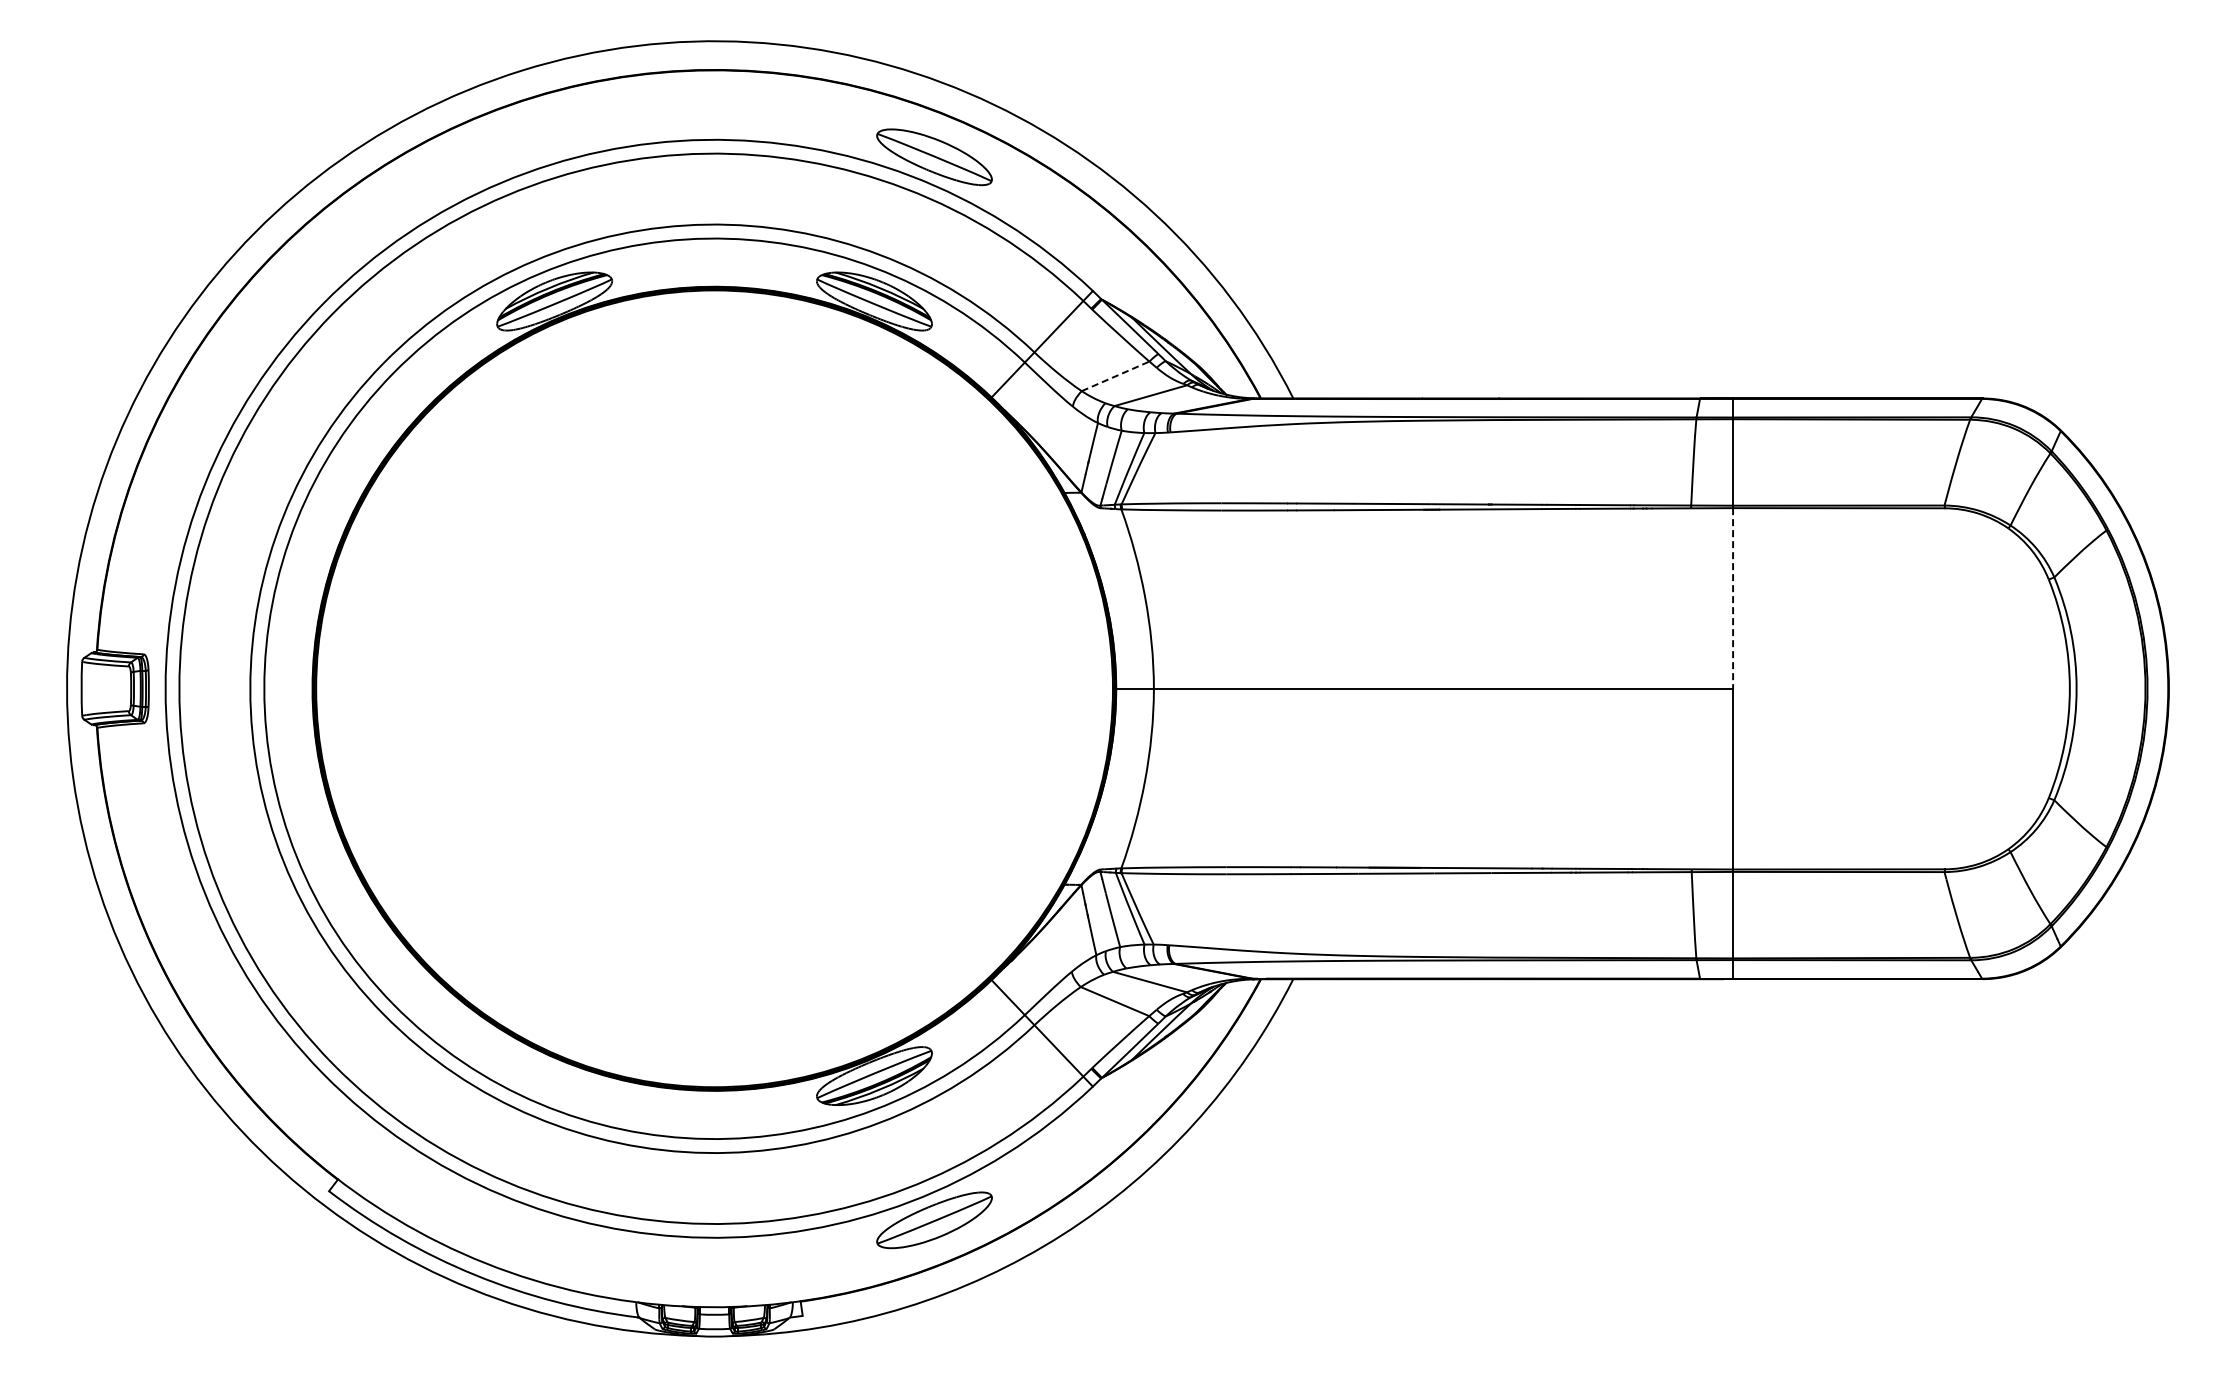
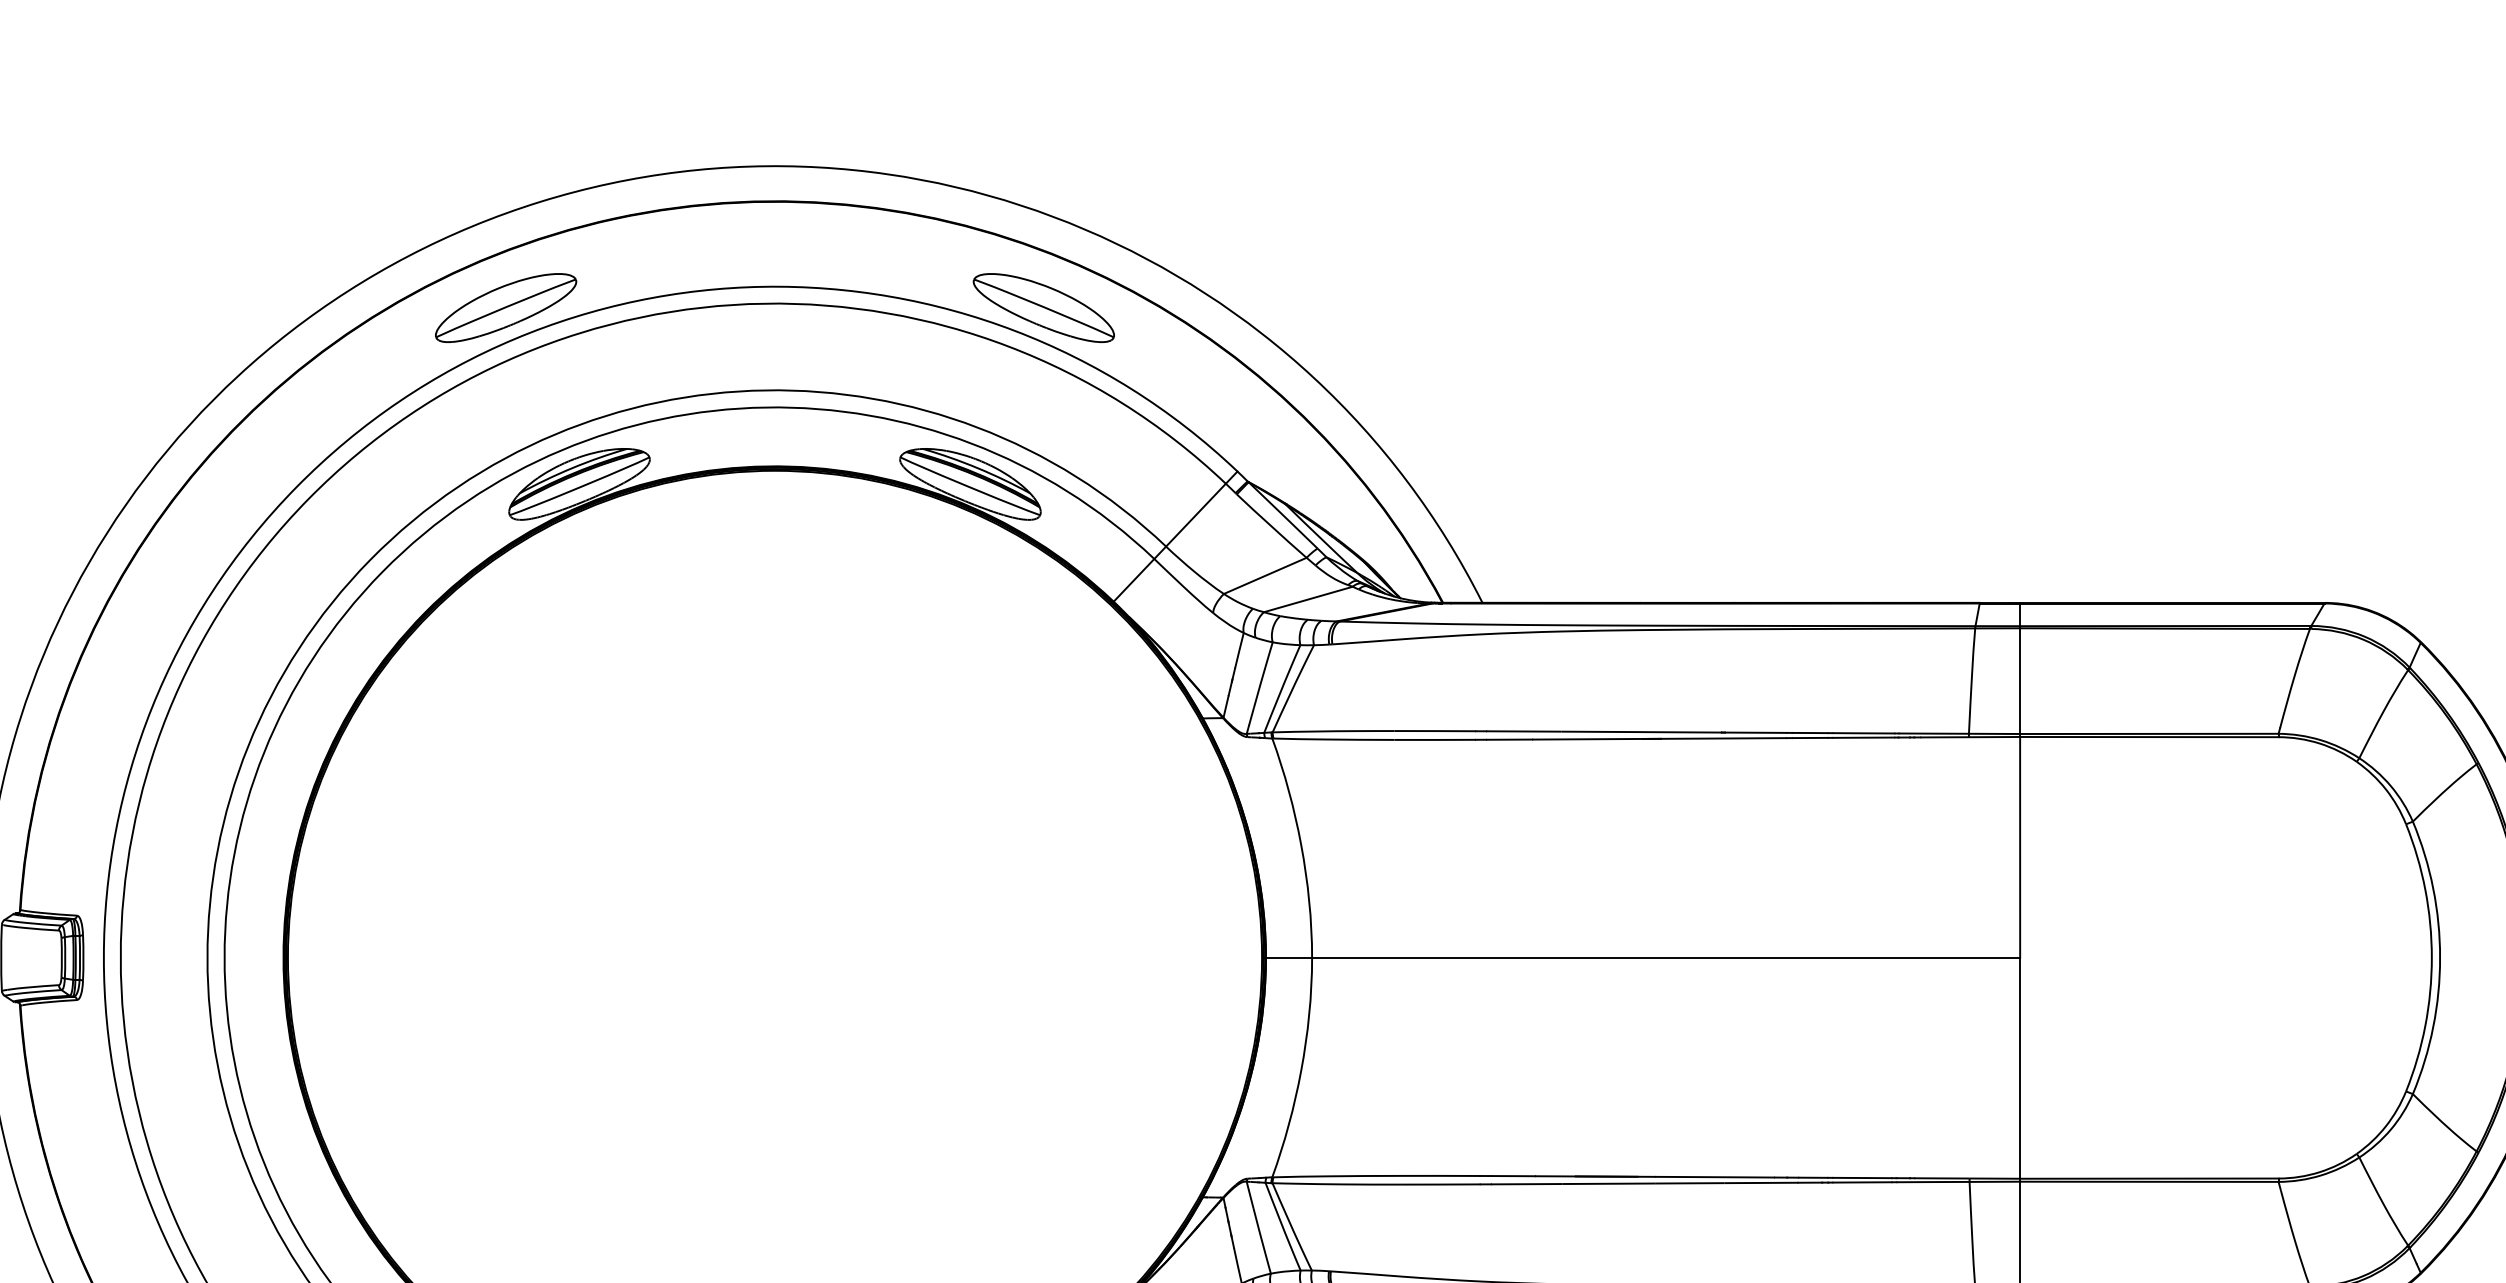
part: (494, 157) -> (505, 308), added
line: (1115, 376) -> (1265, 576), dashed -> solid
line: (1733, 598) -> (2020, 847), dashed -> solid

